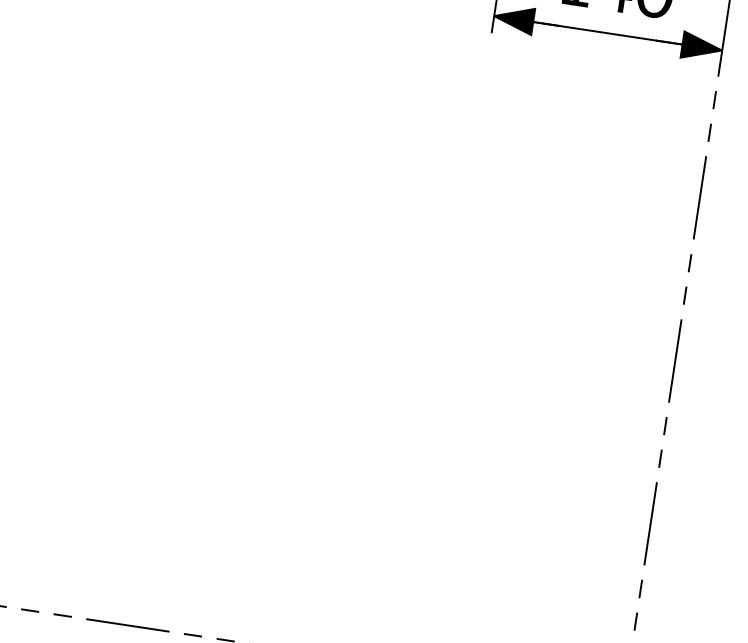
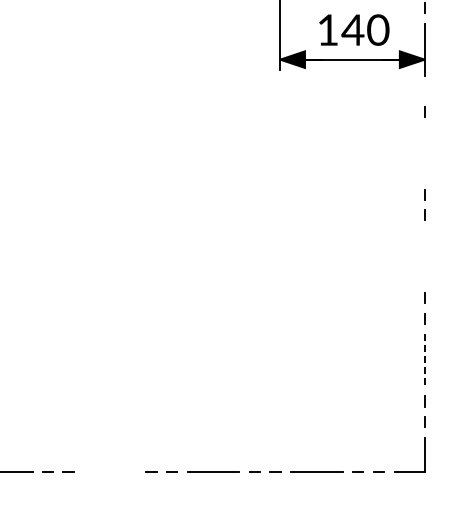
line: (714, 99) -> (424, 90), removed
line: (699, 196) -> (424, 152), removed
line: (676, 360) -> (425, 256), removed
line: (651, 524) -> (425, 360), solid -> dashed
line: (127, 625) -> (109, 472), removed

